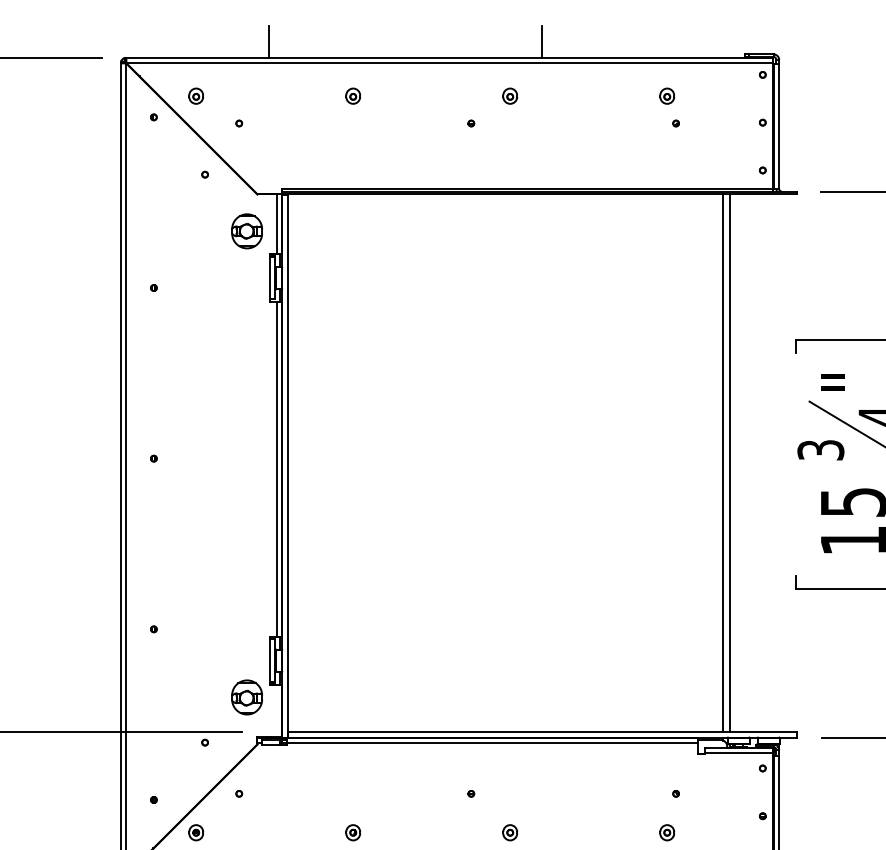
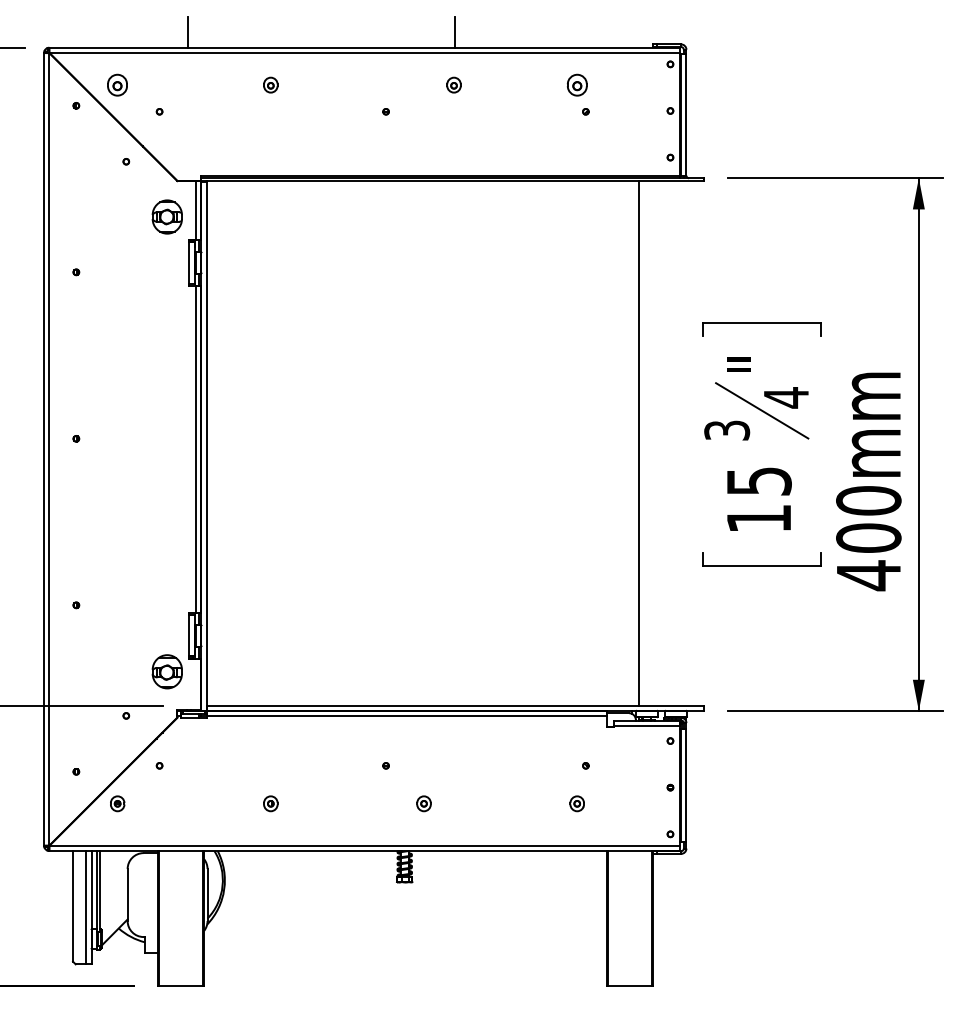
part: (196, 95) -> (117, 84), size x1.4
part: (509, 95) -> (453, 84), moved
part: (666, 95) -> (576, 84), size x1.4
line: (722, 462) -> (631, 442), removed

